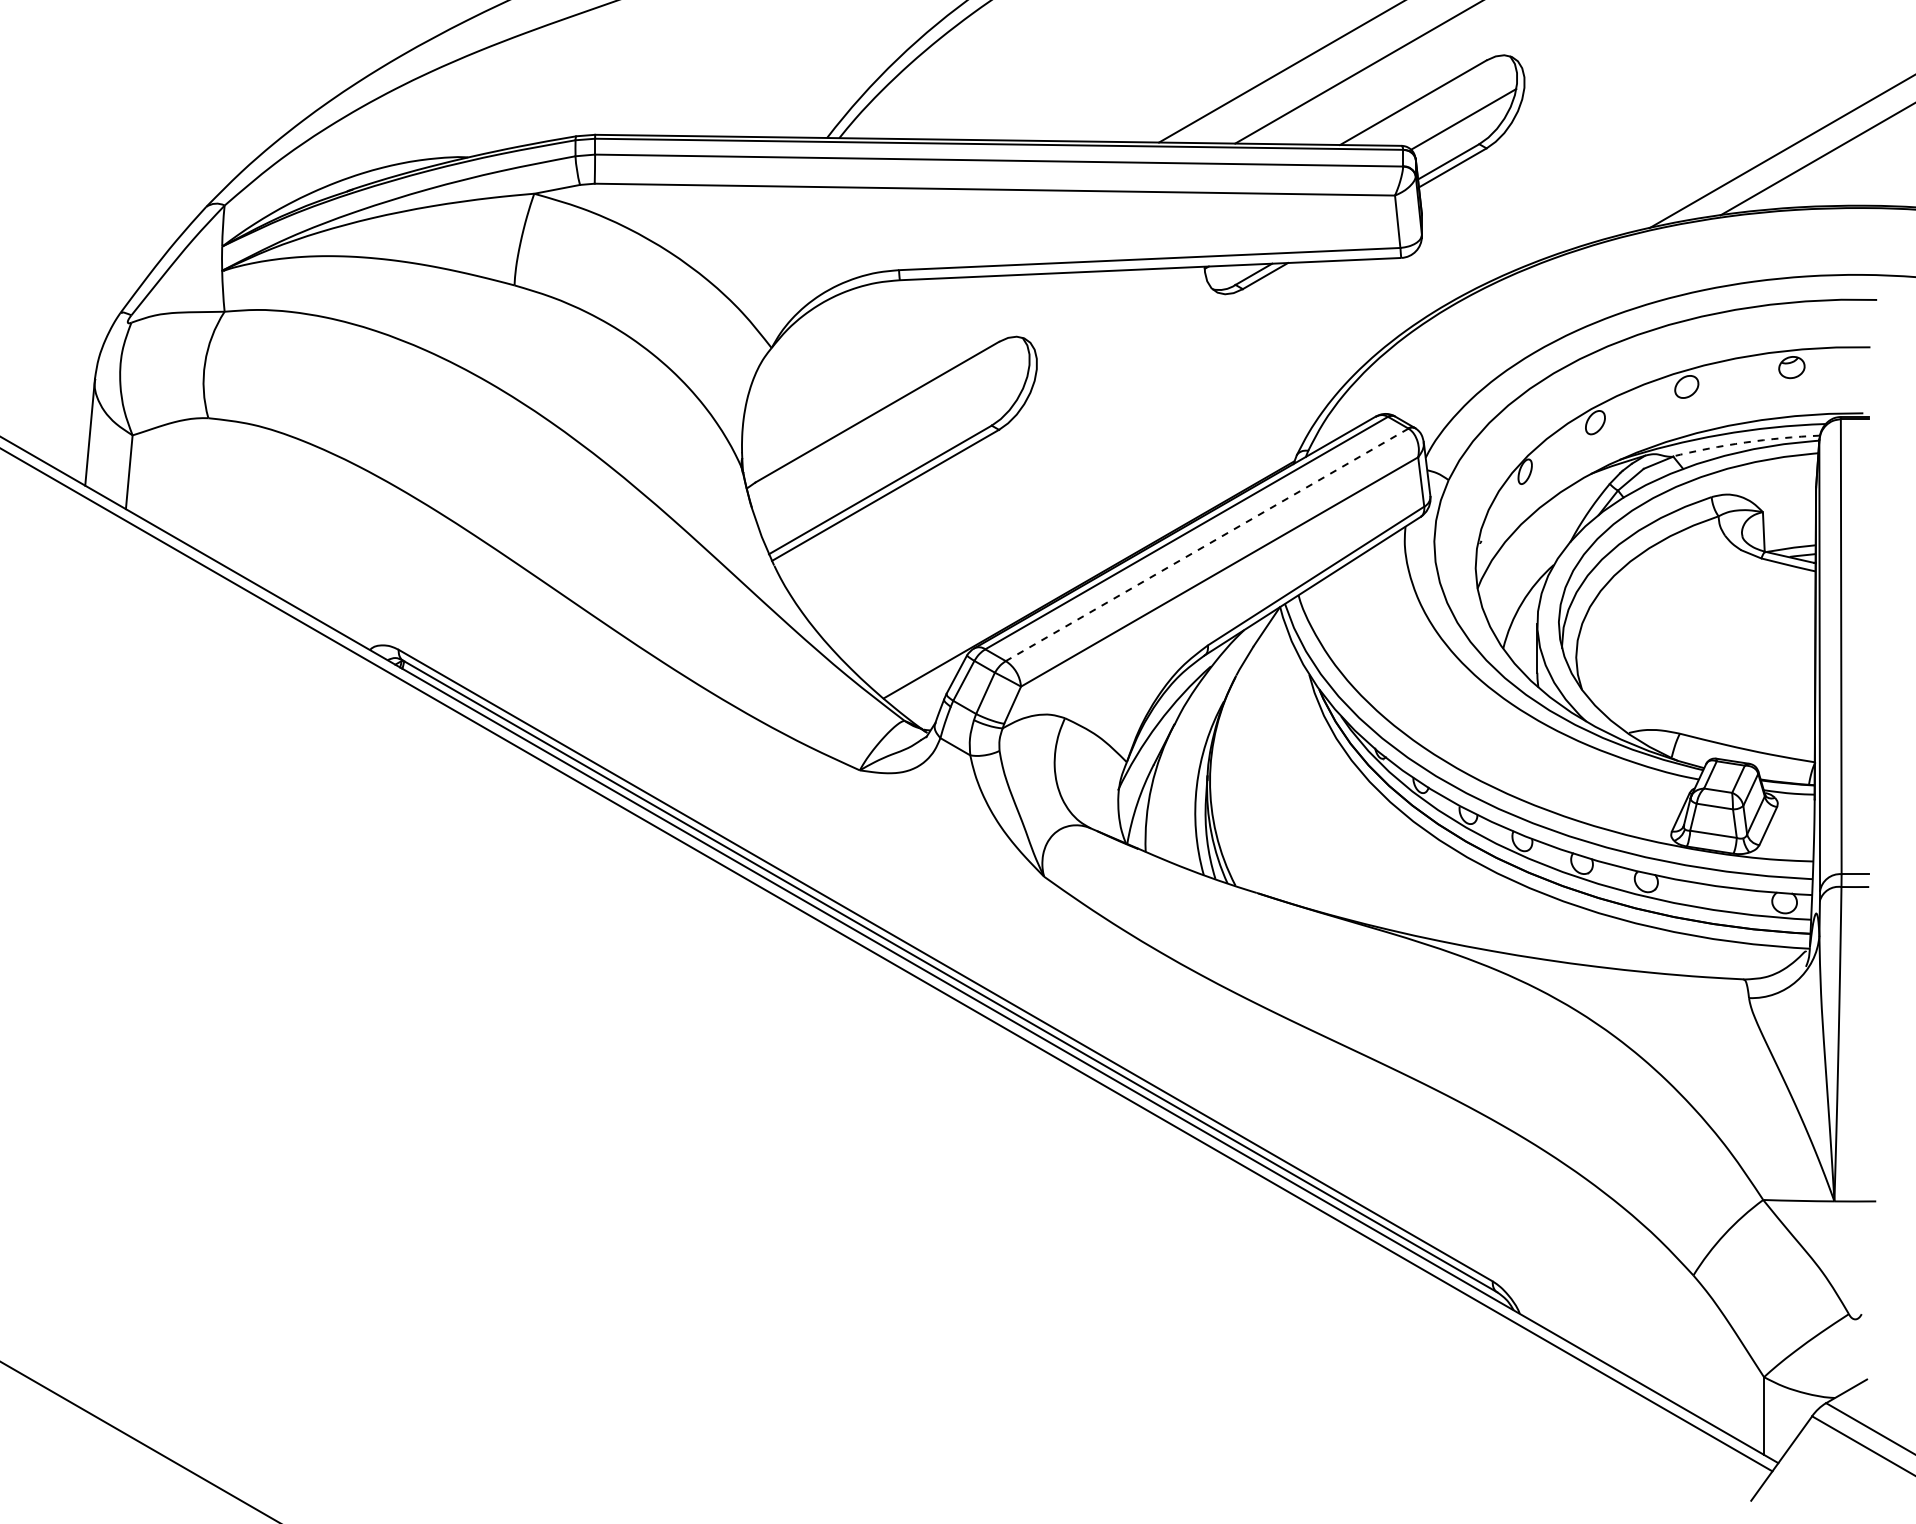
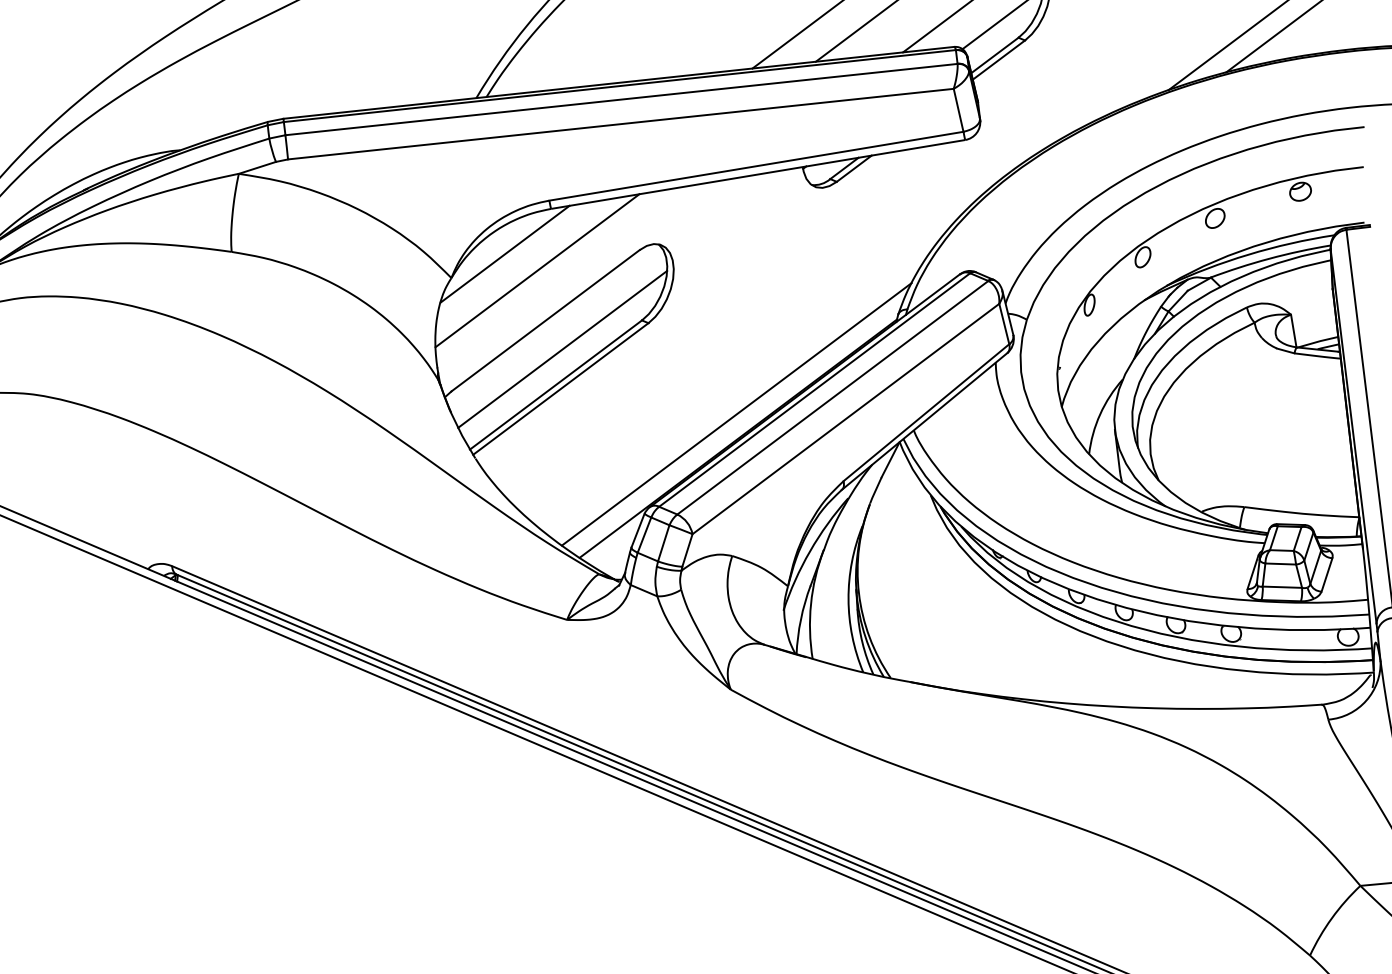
line: (838, 327) -> (504, 254), added
line: (874, 351) -> (537, 270), added
arc: (1745, 442) -> (1269, 258), dashed -> solid
line: (893, 448) -> (562, 349), added
line: (1207, 544) -> (833, 397), dashed -> solid
line: (1090, 550) -> (736, 414), added

